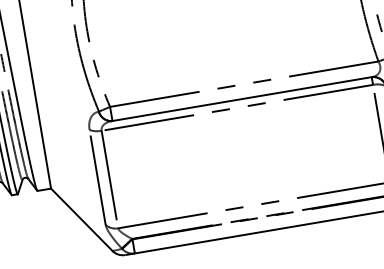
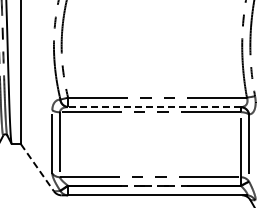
line: (242, 99) -> (154, 107), solid -> dashed
line: (81, 219) -> (37, 167), solid -> dashed

